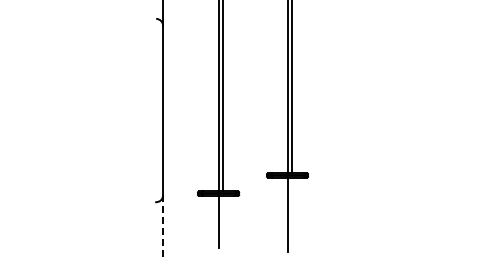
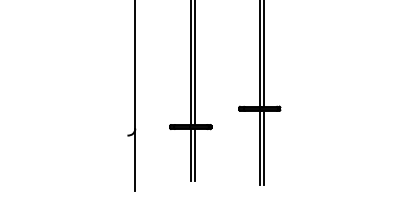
line: (291, 214) -> (263, 147), added
line: (222, 221) -> (194, 154), added
line: (163, 226) -> (135, 159), dashed -> solid

